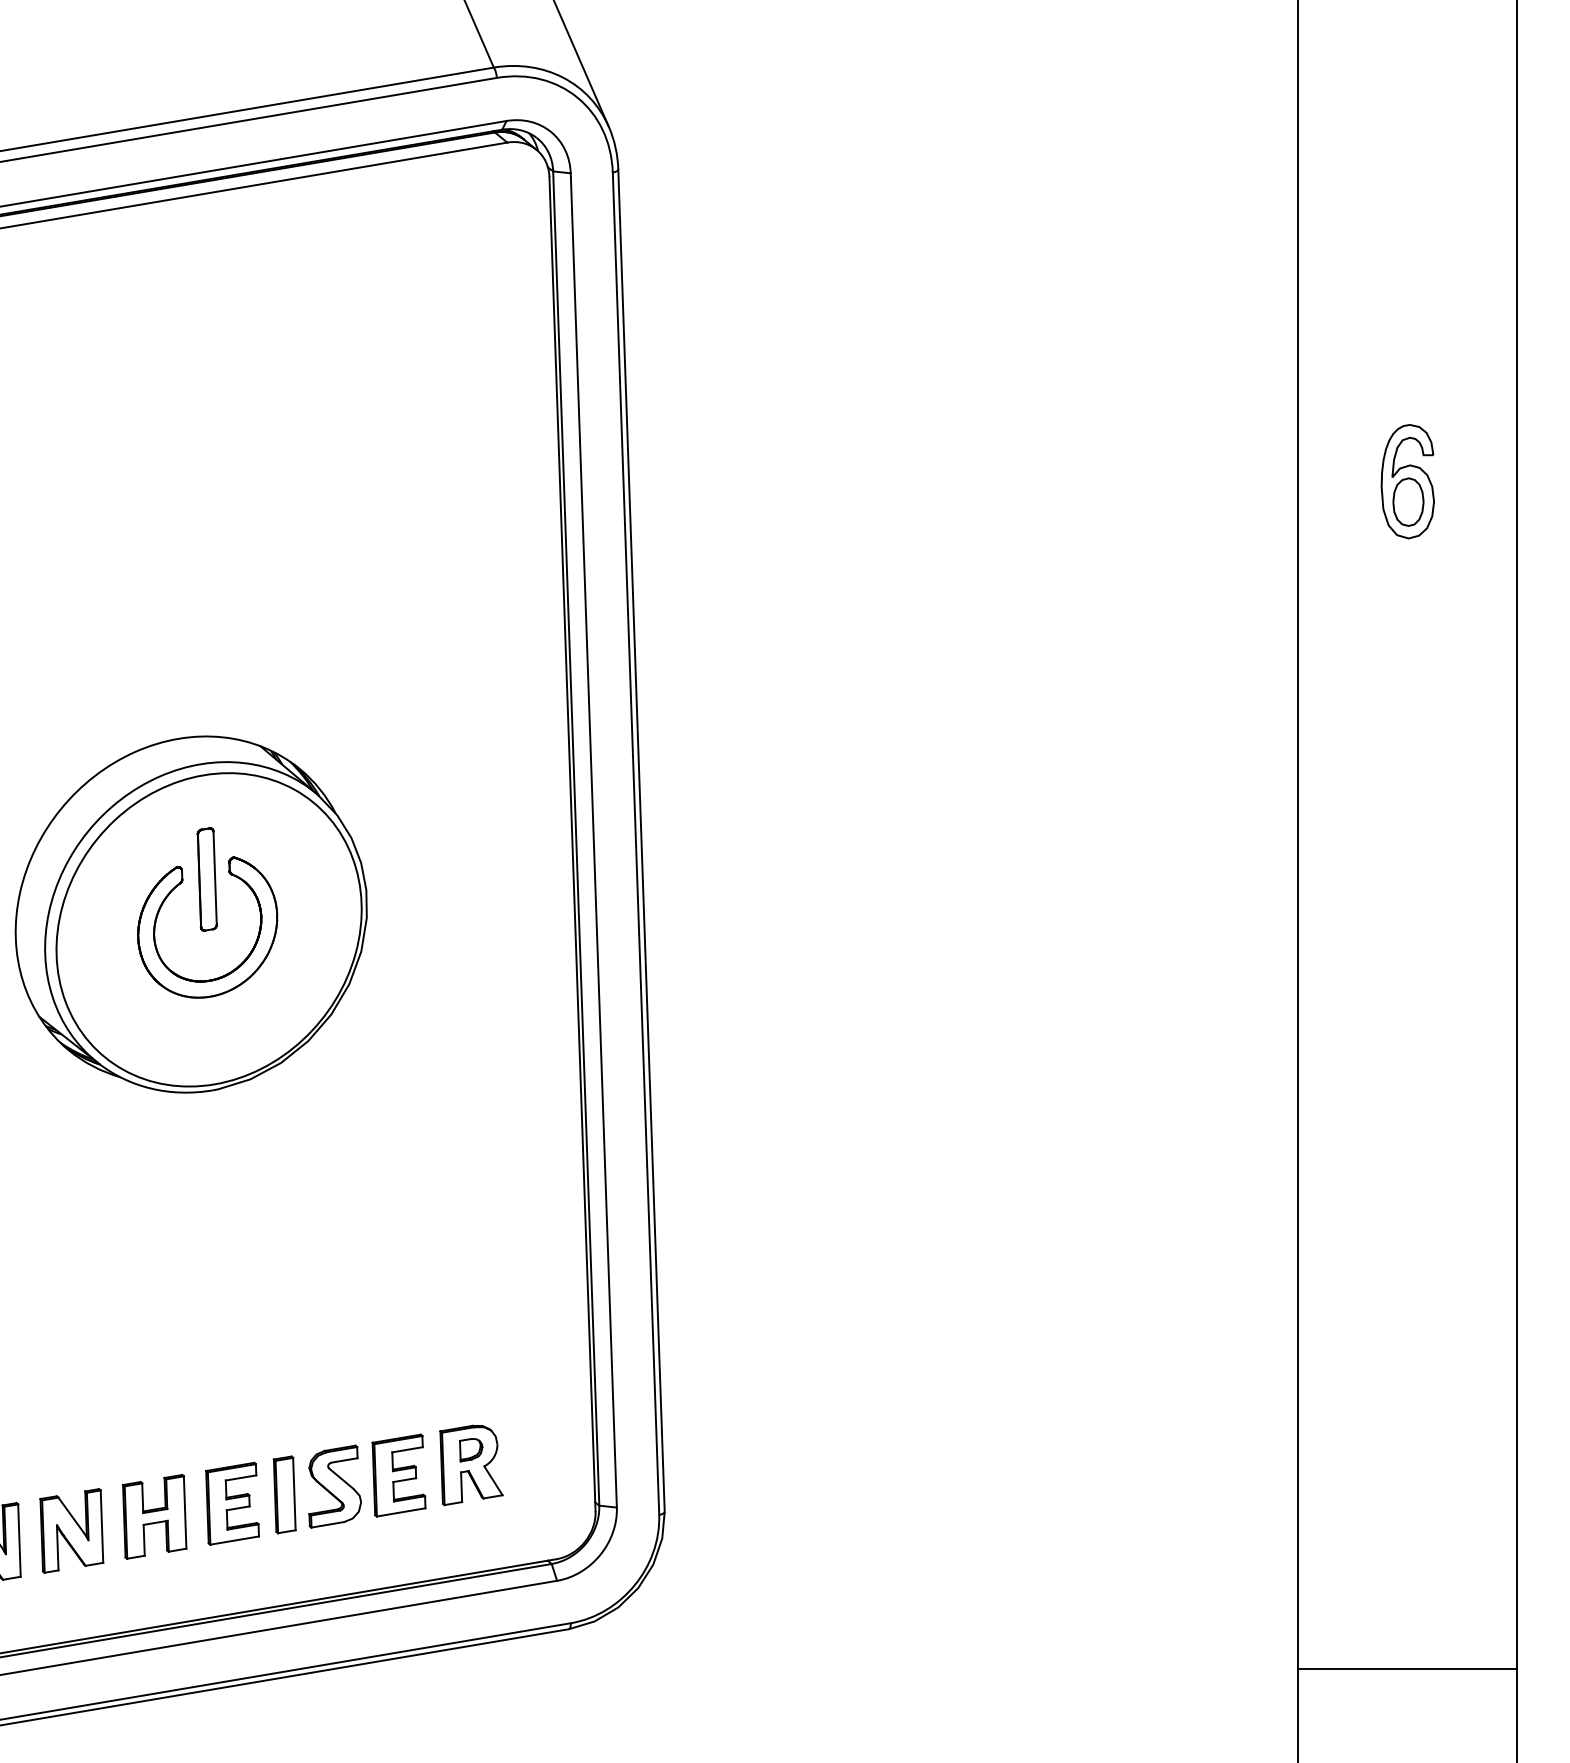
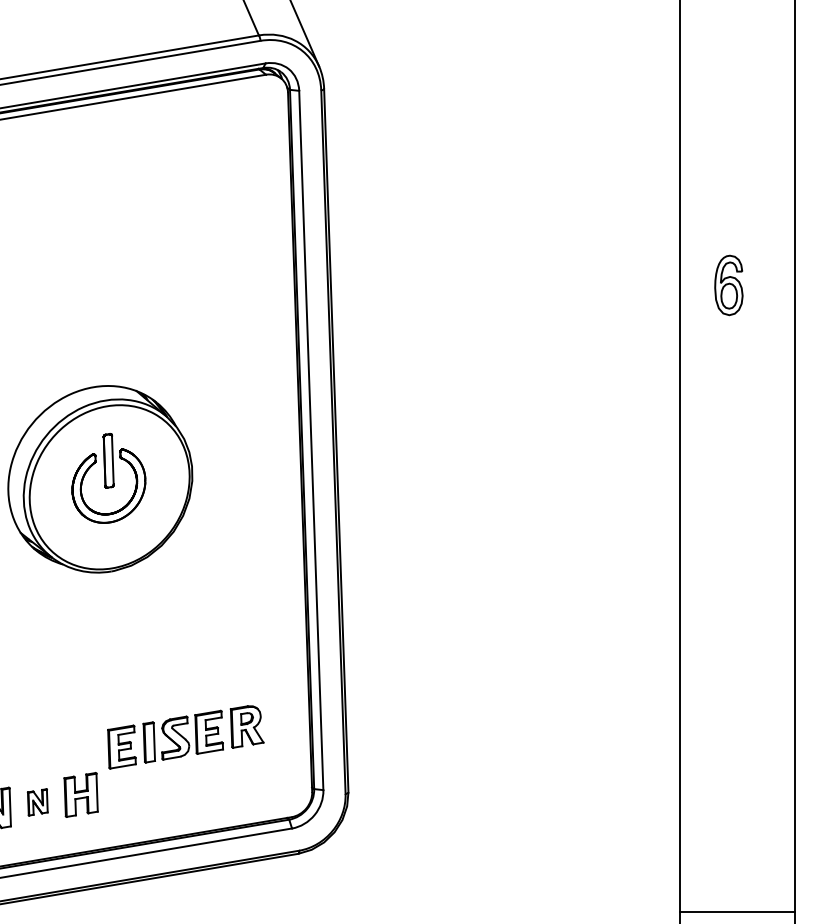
part: (1407, 481) -> (728, 285), moved
part: (353, 1485) -> (185, 737), moved
part: (71, 1531) -> (37, 802), size x0.6
line: (1407, 1668) -> (737, 911), moved

